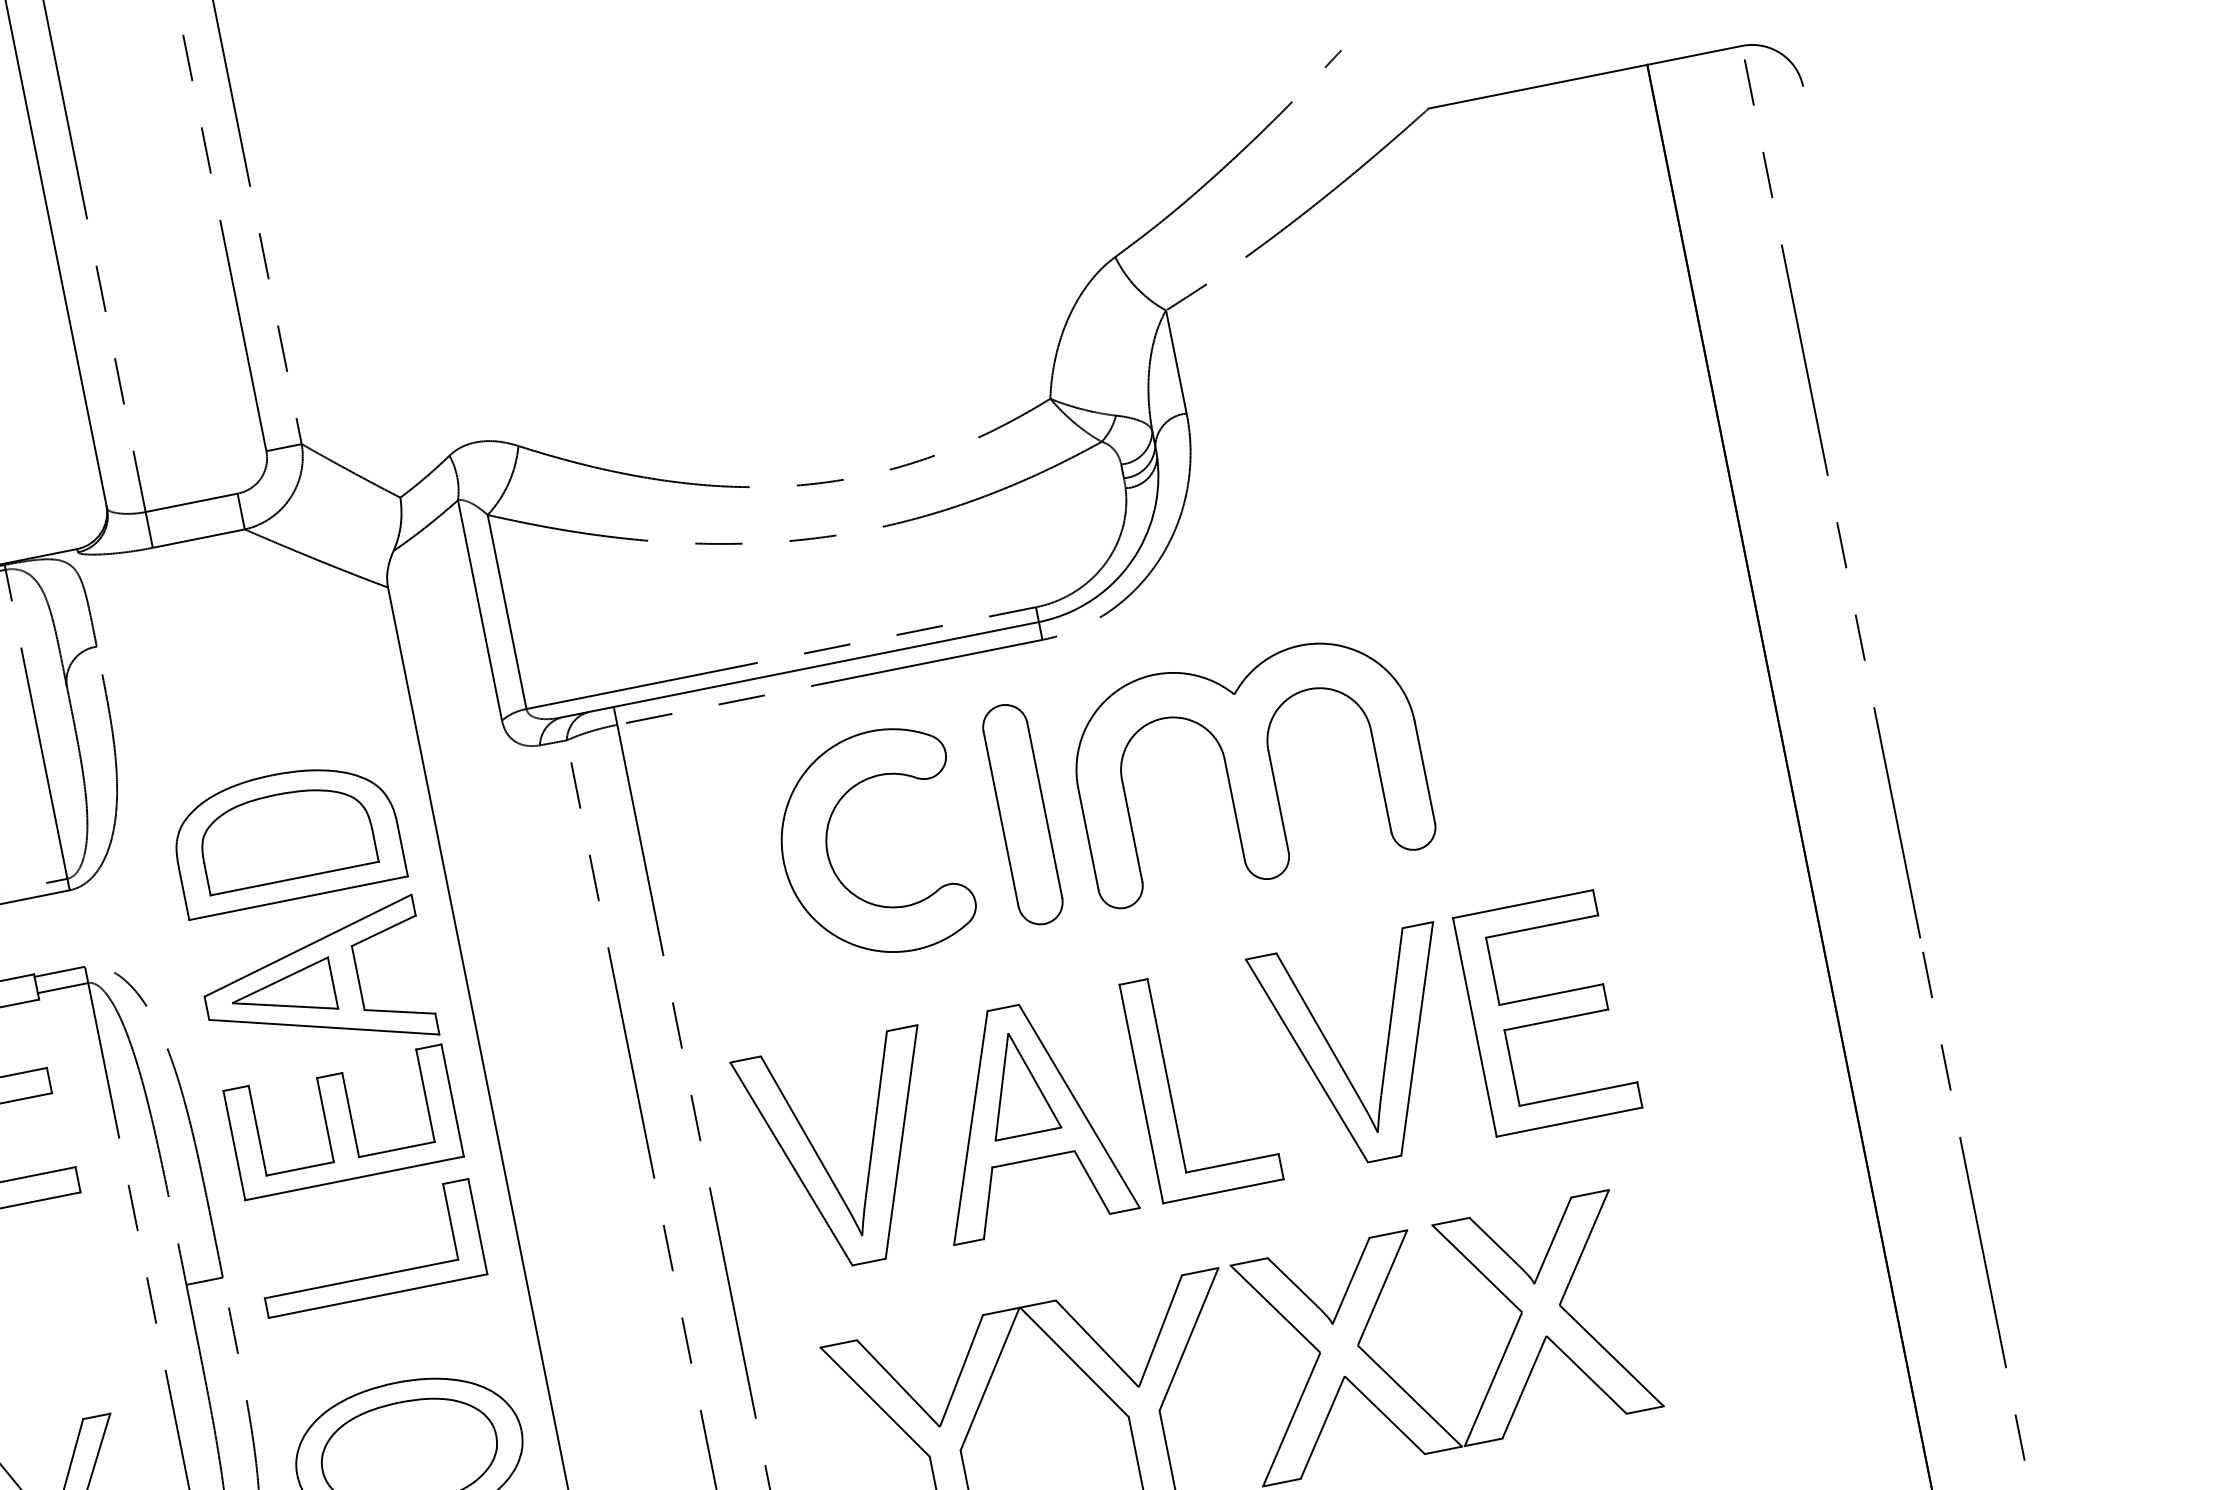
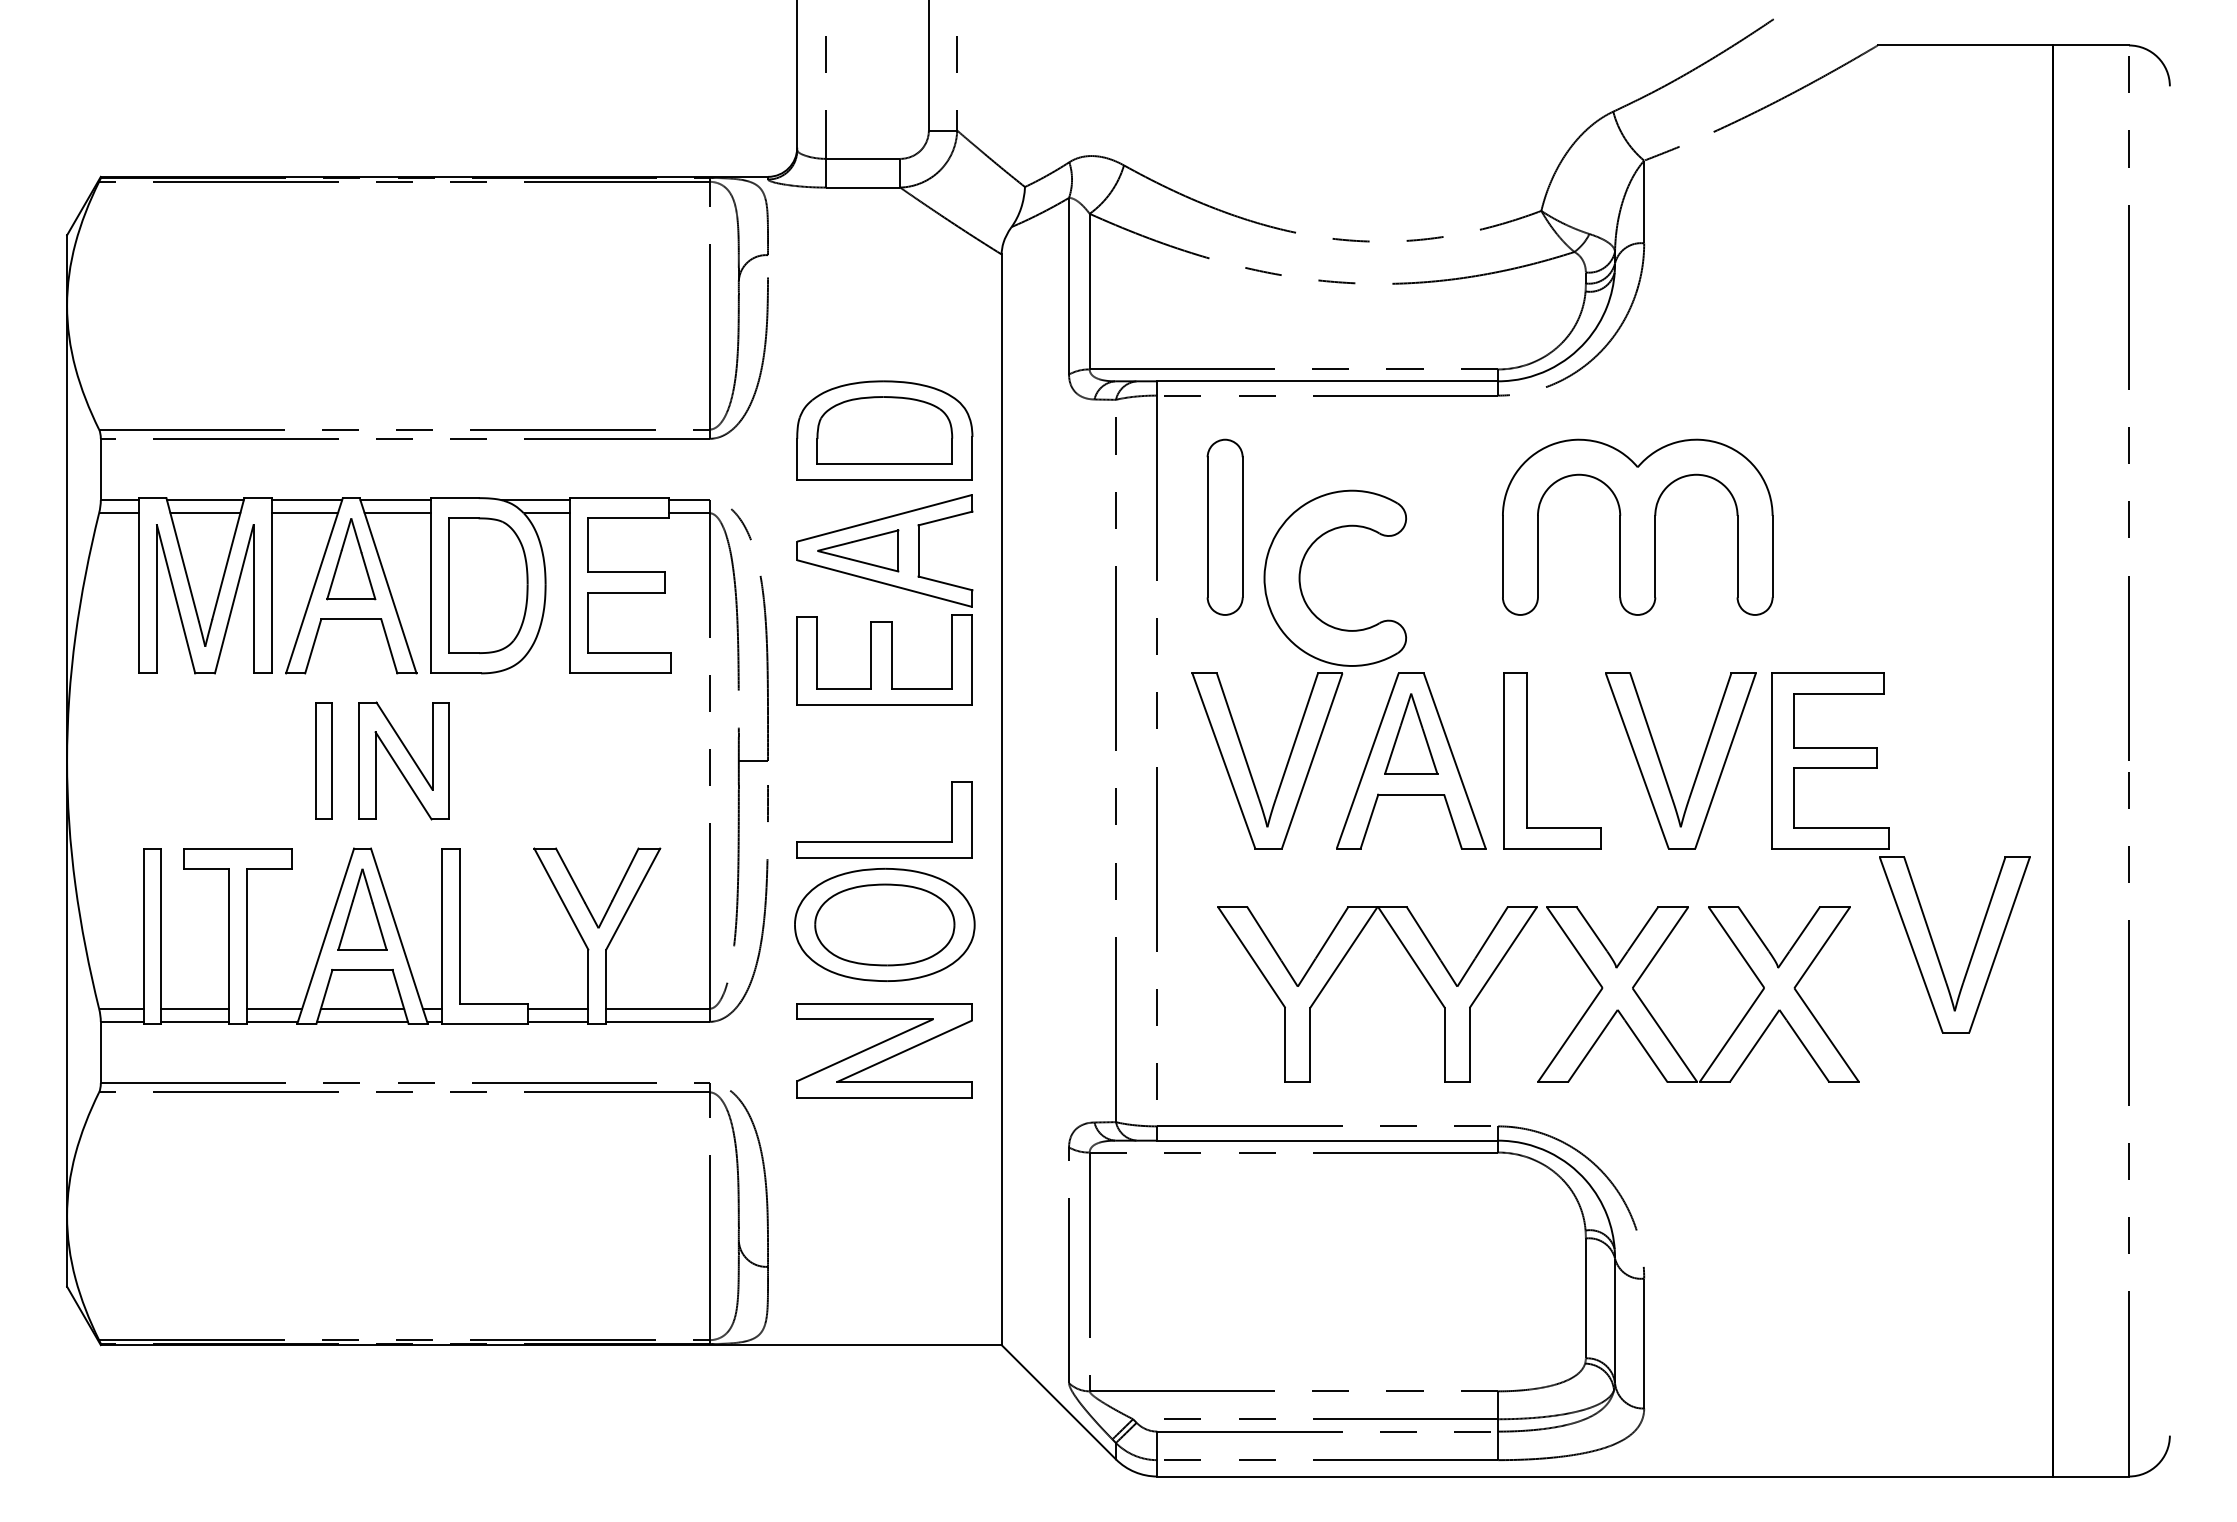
part: (1021, 813) -> (1224, 526), moved
part: (828, 843) -> (1301, 570), moved
part: (1727, 1221) -> (1936, 949), added
part: (373, 1275) -> (884, 841), moved

